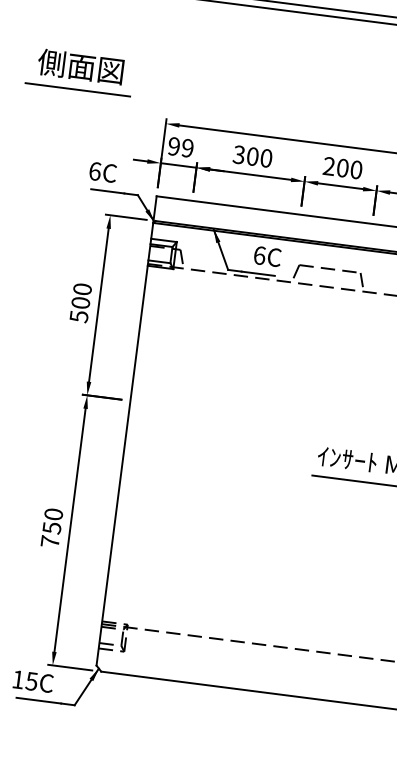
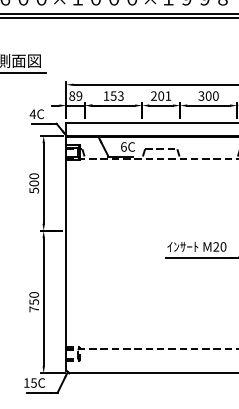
text: (174, 145) -> (72, 95), 99 -> 89
text: (252, 155) -> (113, 95), 300 -> 153
text: (356, 168) -> (168, 95), 200 -> 201
text: (94, 171) -> (32, 114), 6C -> 4C

